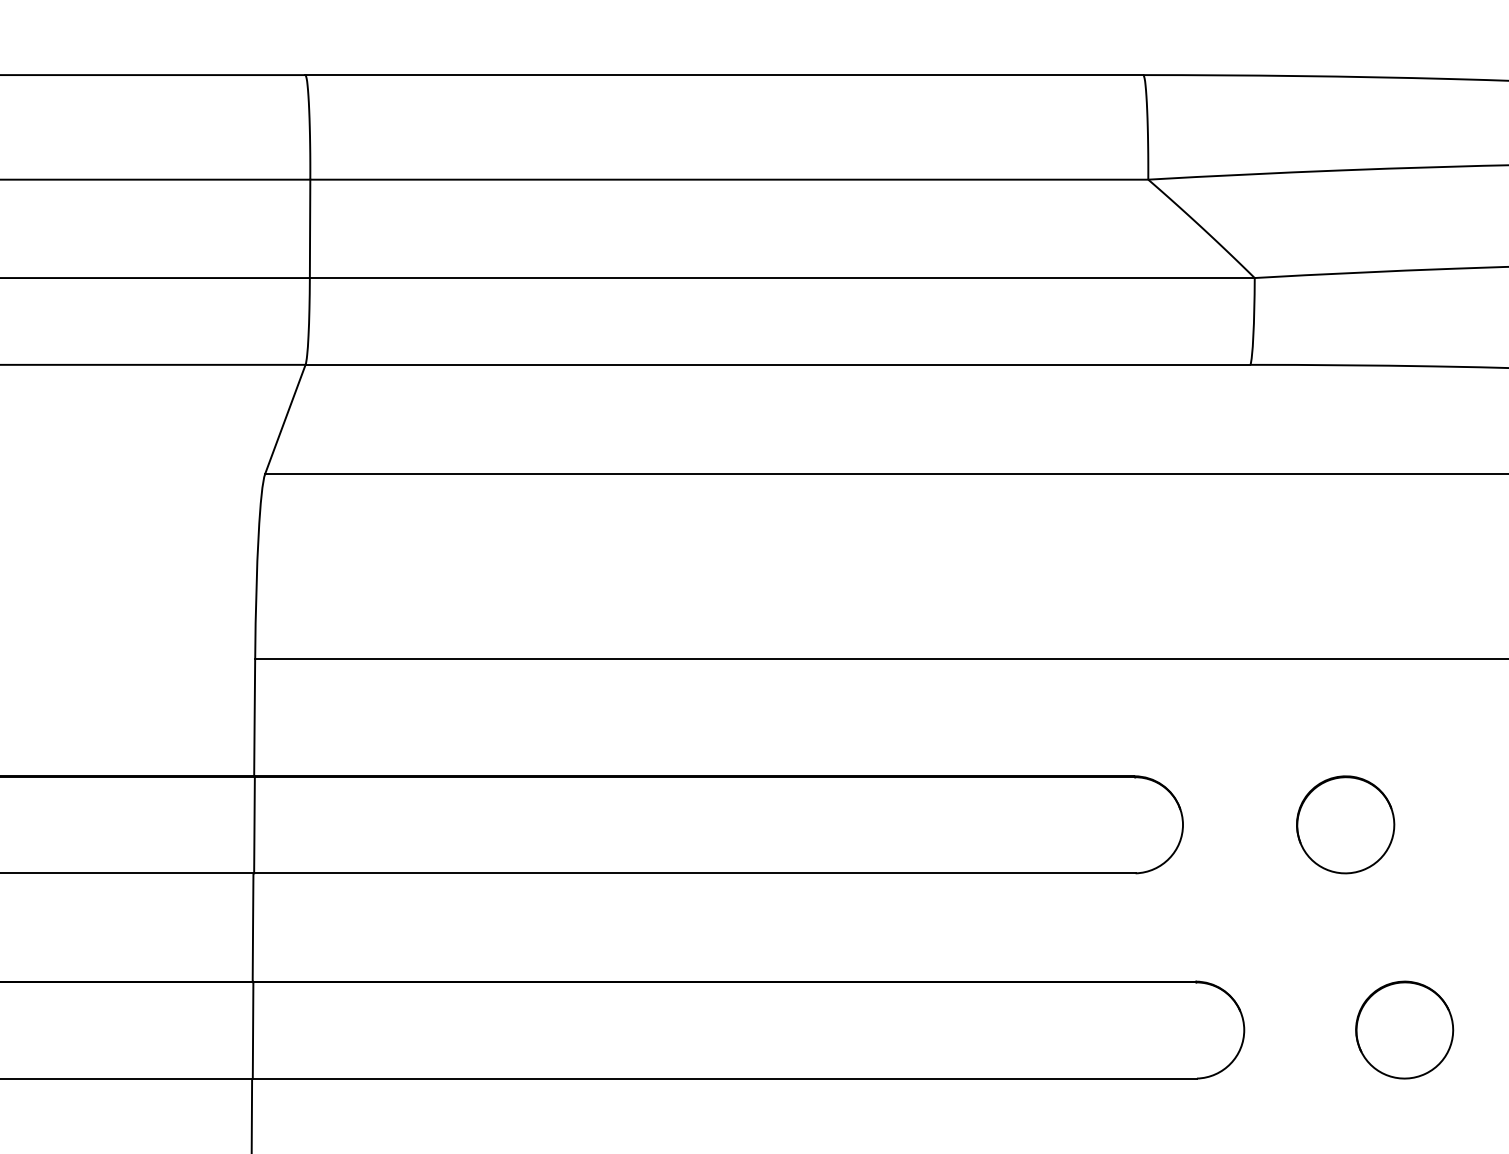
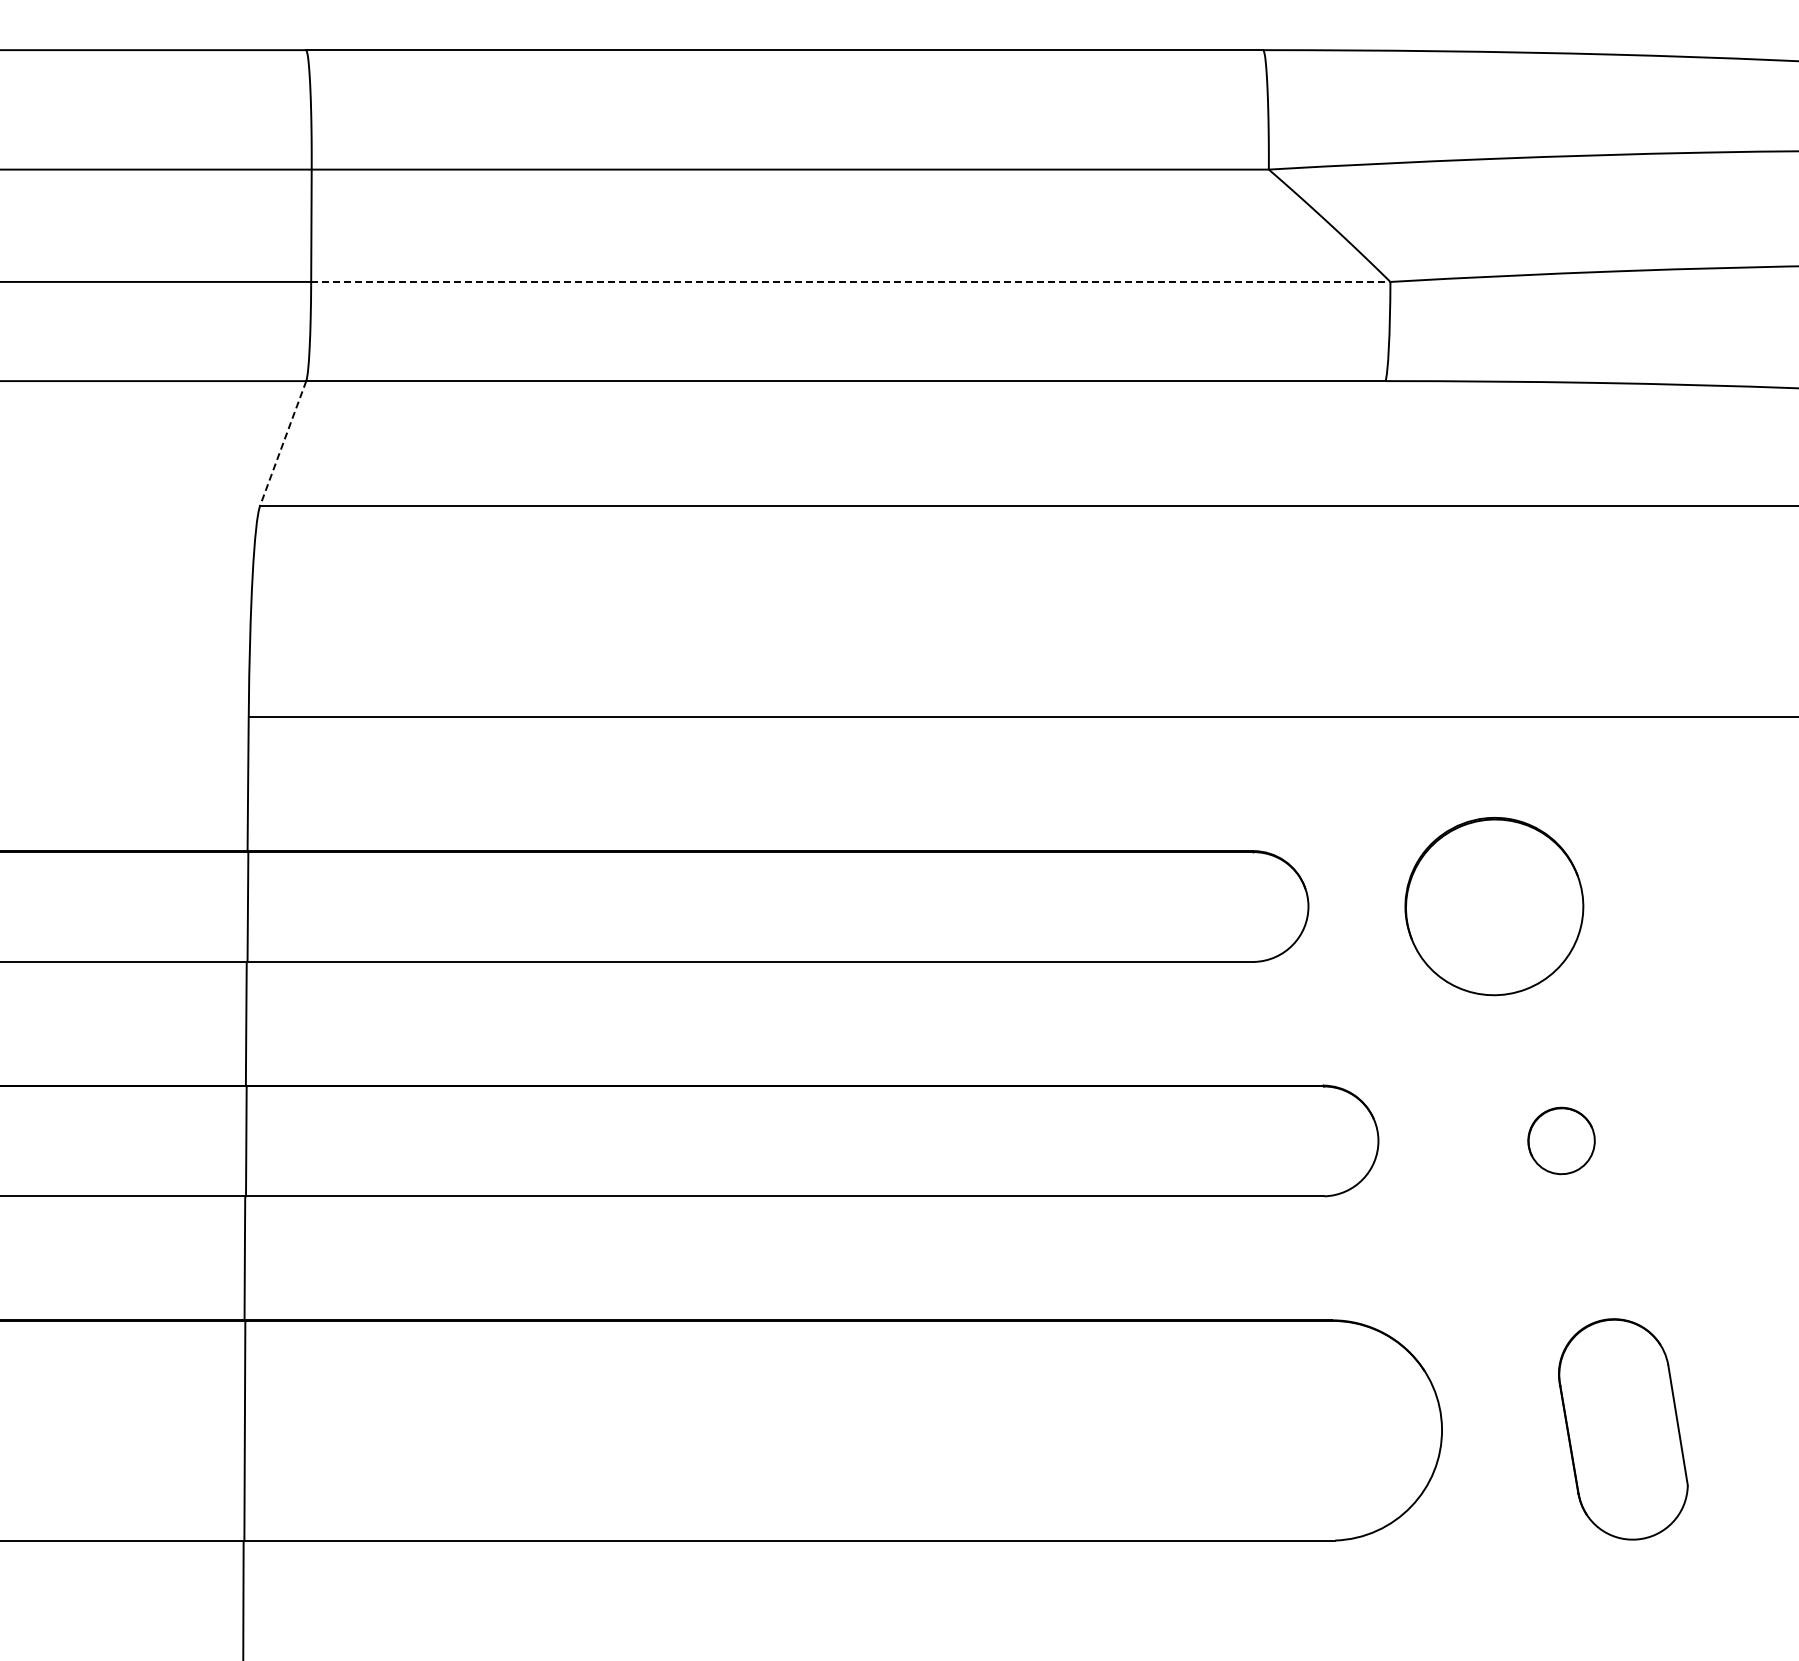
line: (782, 277) -> (850, 281), solid -> dashed
line: (285, 419) -> (283, 443), solid -> dashed
part: (1344, 824) -> (1493, 906), size x1.6
part: (1404, 1029) -> (1561, 1140), size x0.6

